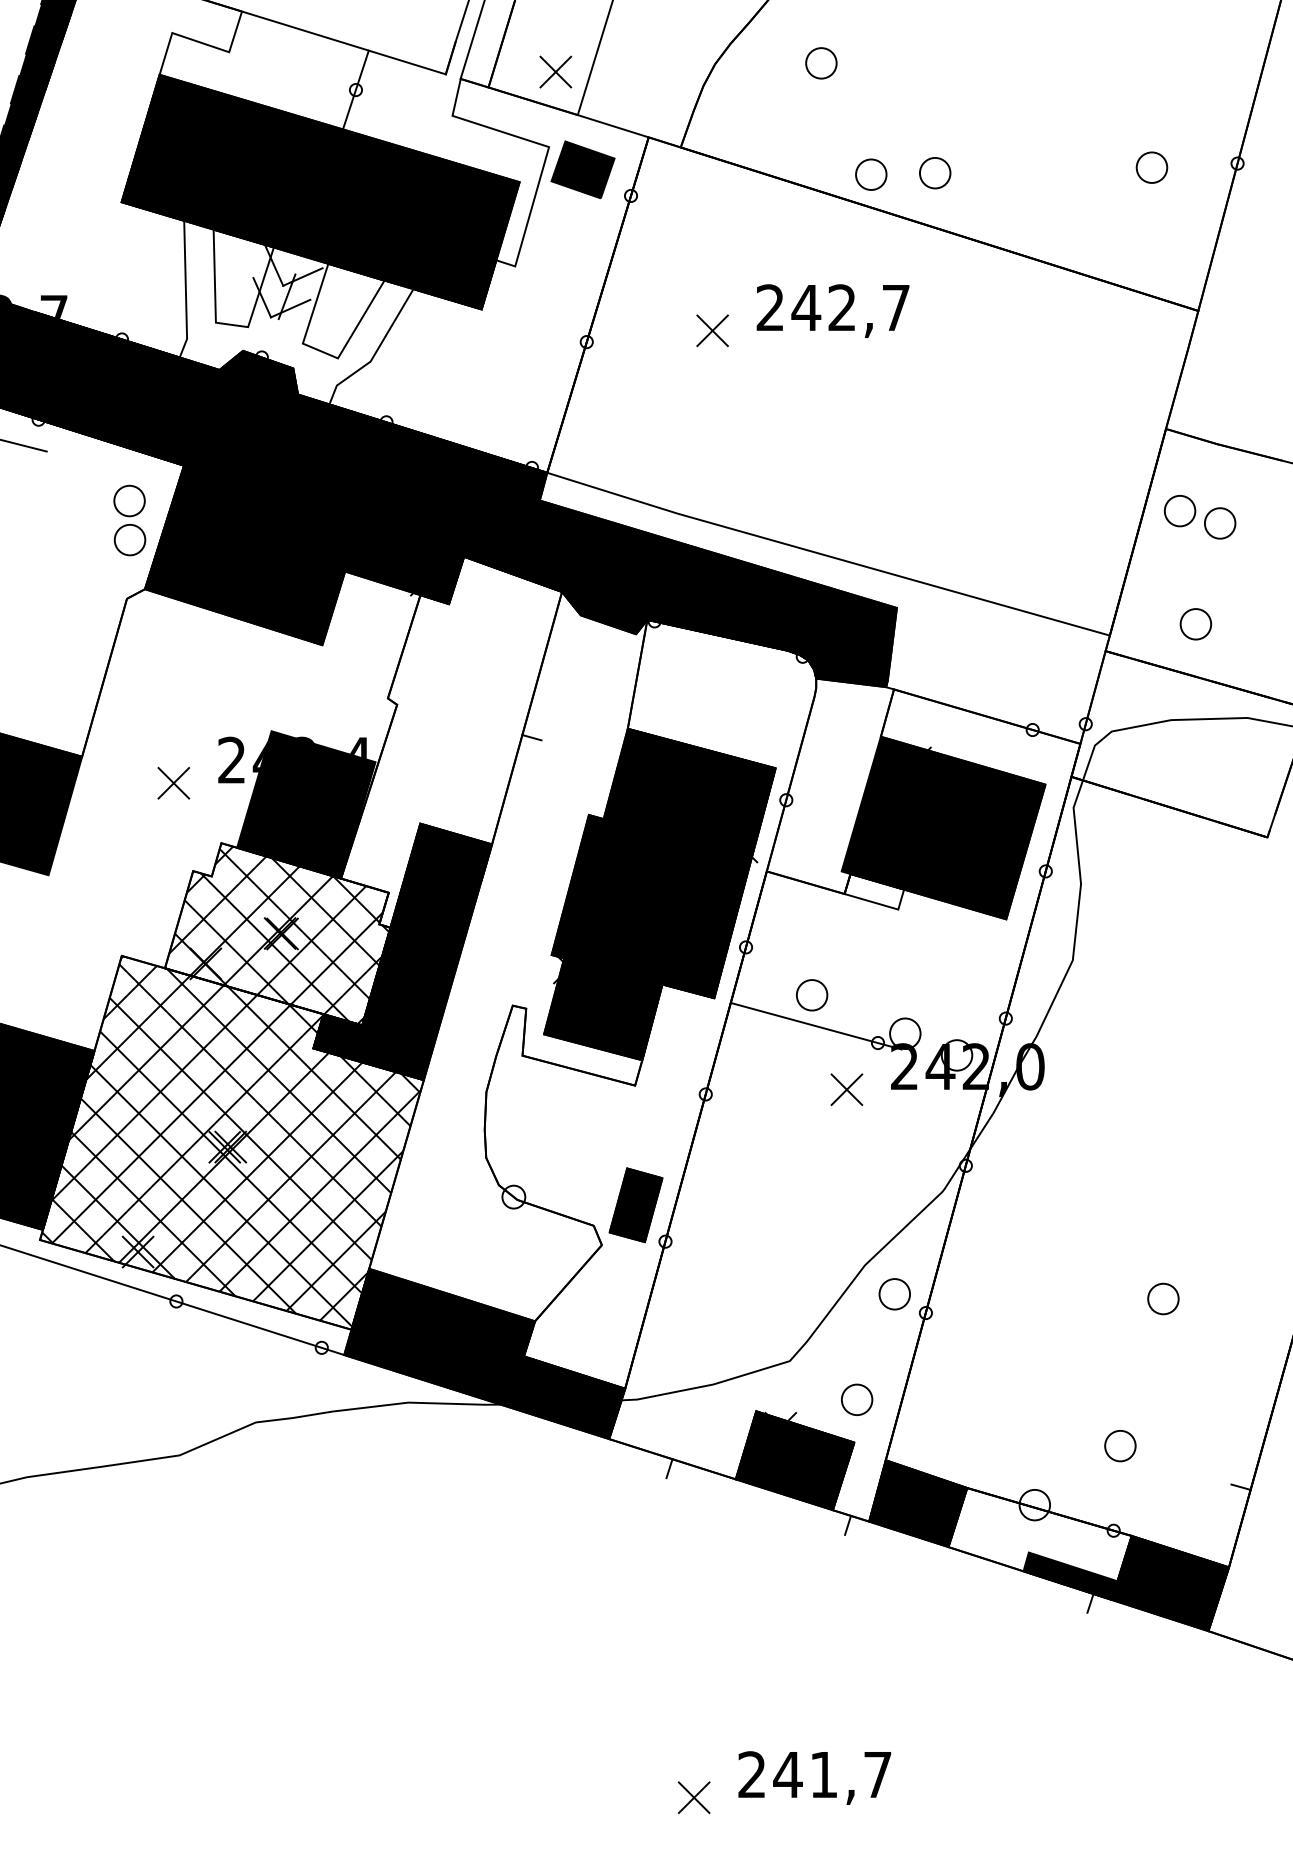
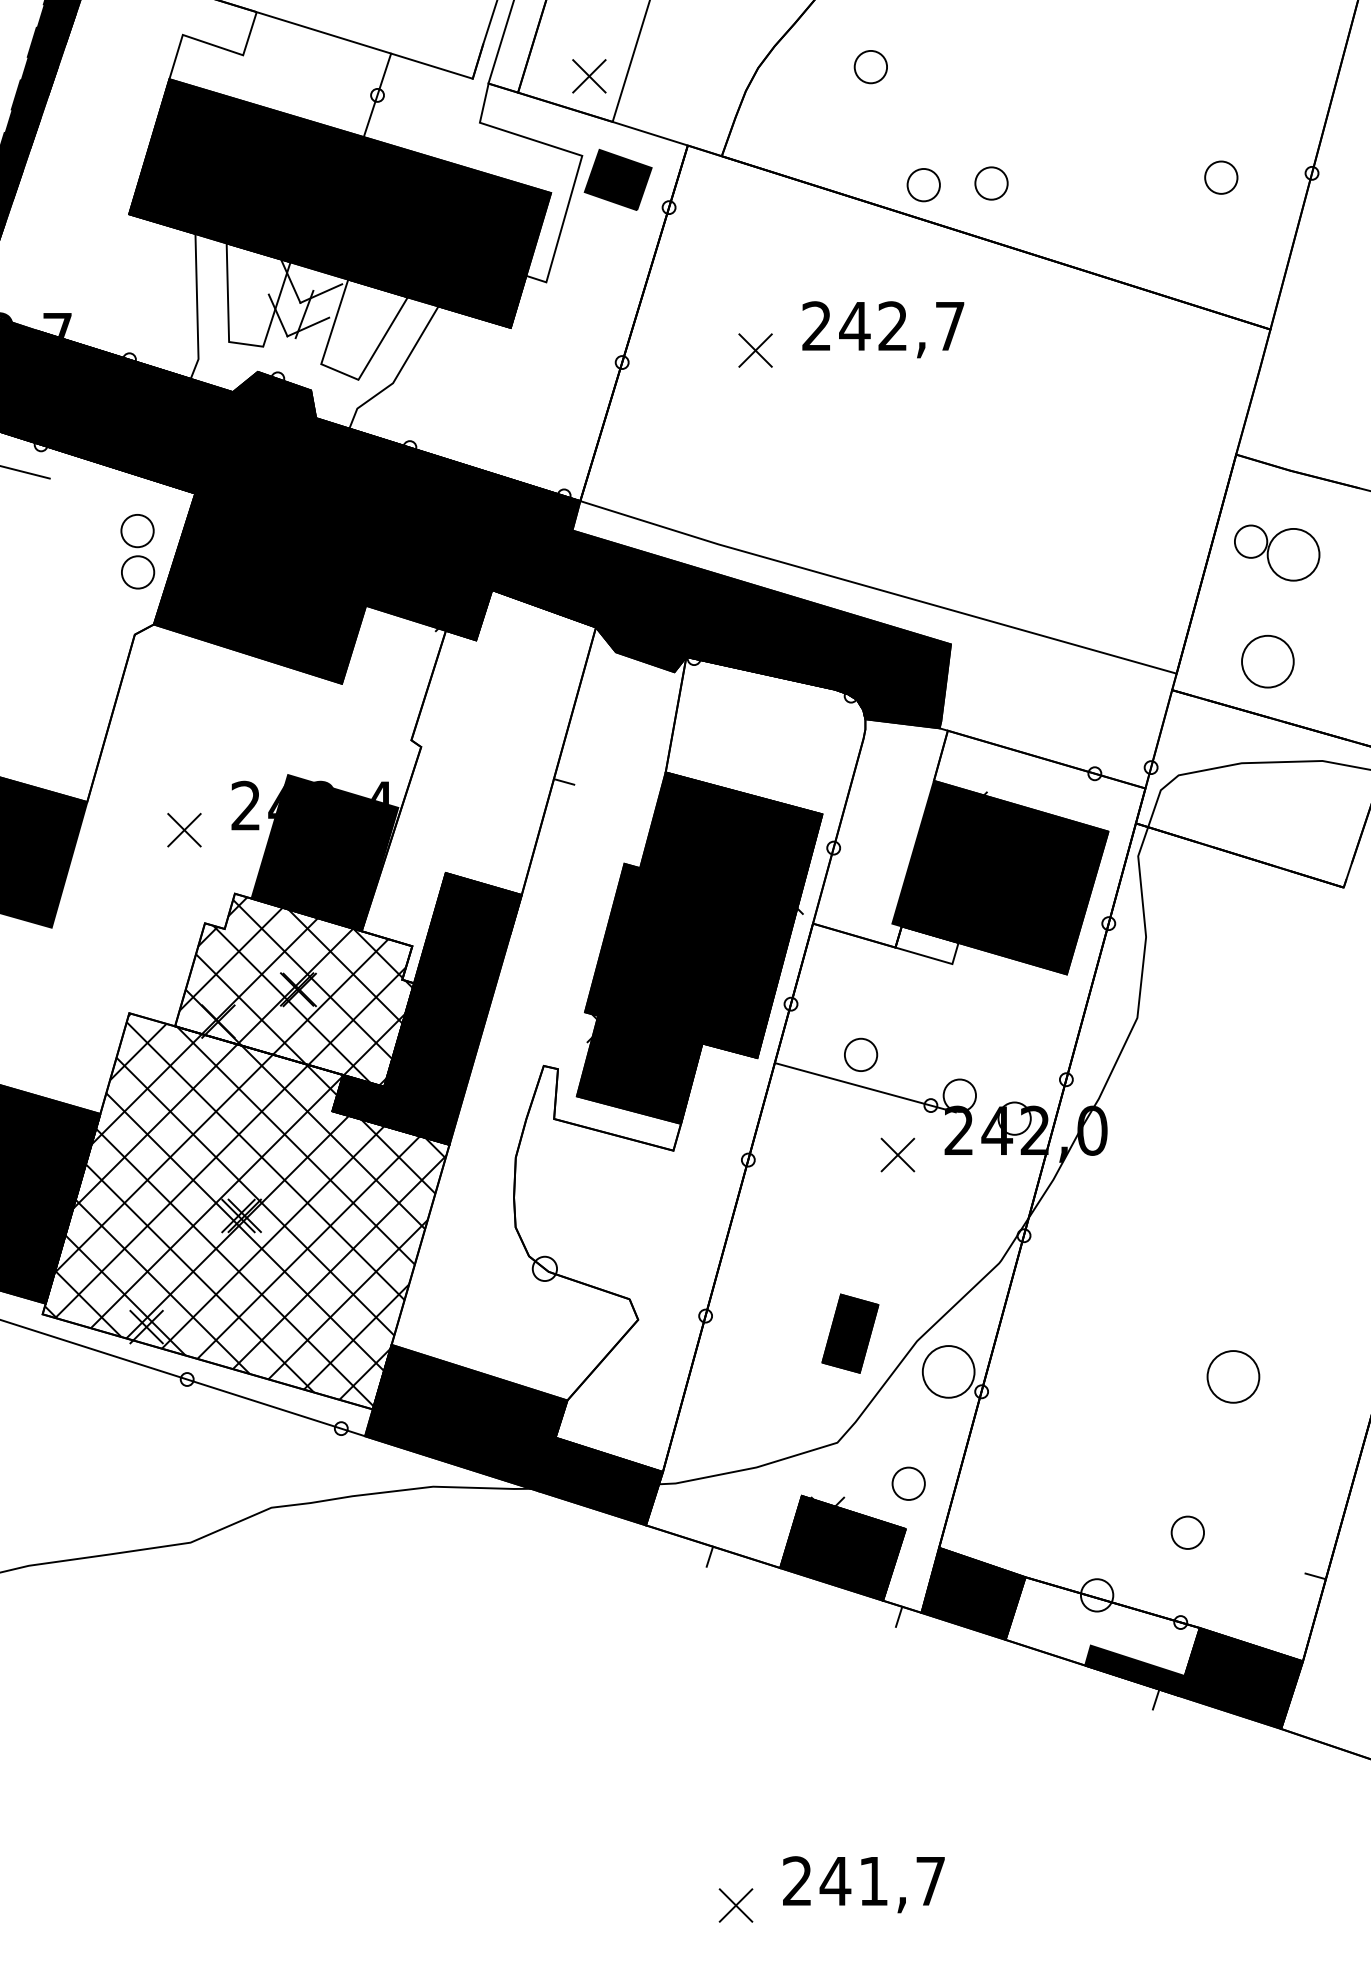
circle: (1219, 523) -> (1292, 554), size x1.6
circle: (1195, 624) -> (1267, 661), size x1.6
part: (635, 1205) -> (849, 1333), moved
circle: (894, 1294) -> (948, 1372), size x1.6
circle: (1163, 1298) -> (1233, 1376), size x1.6

